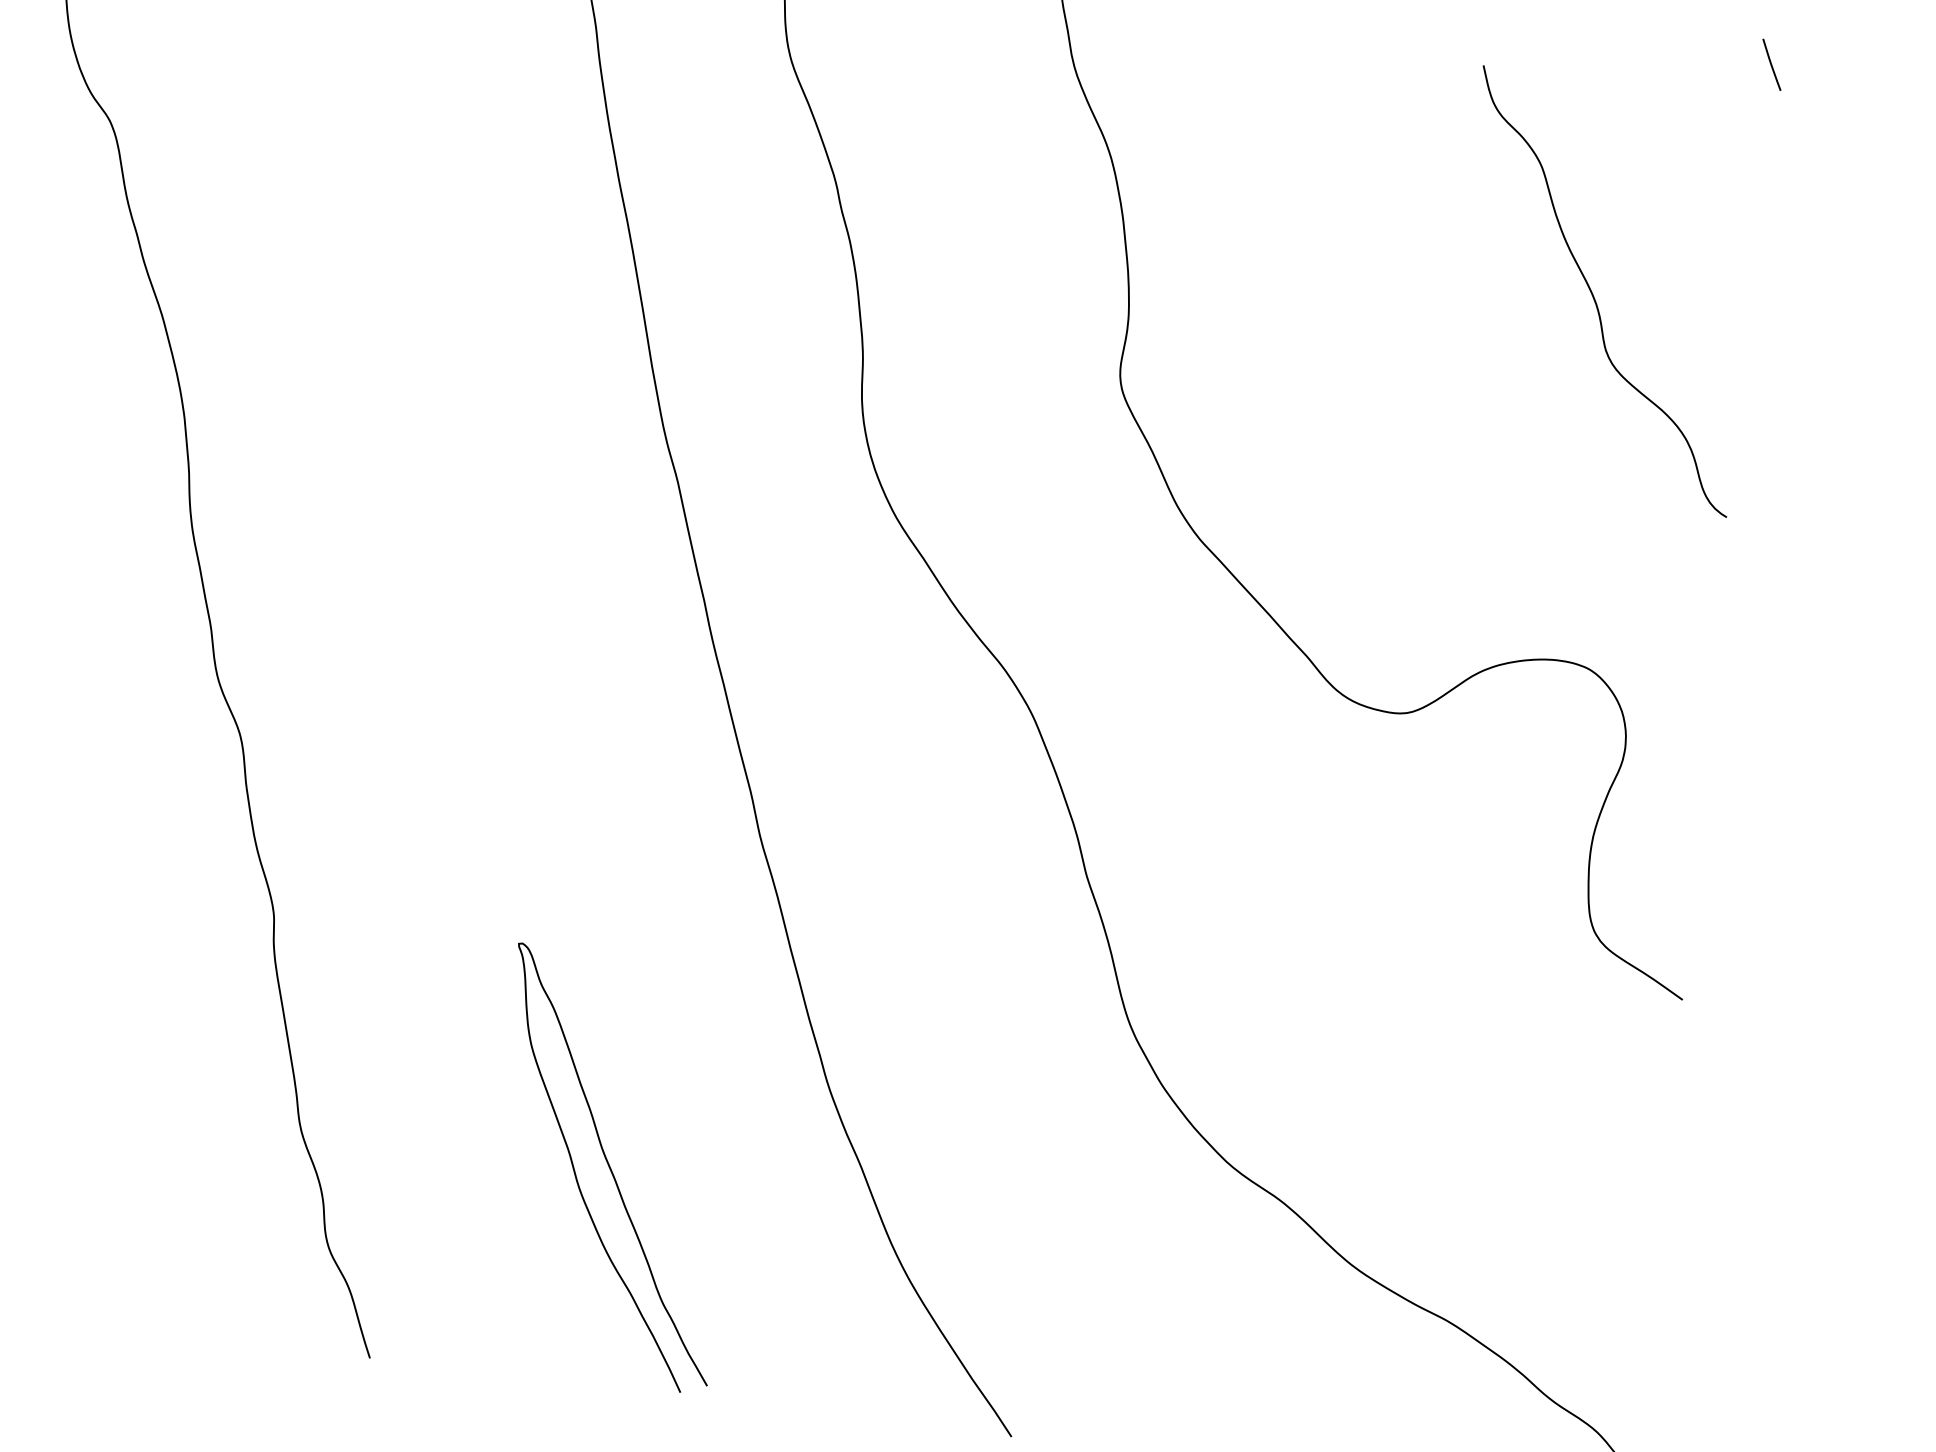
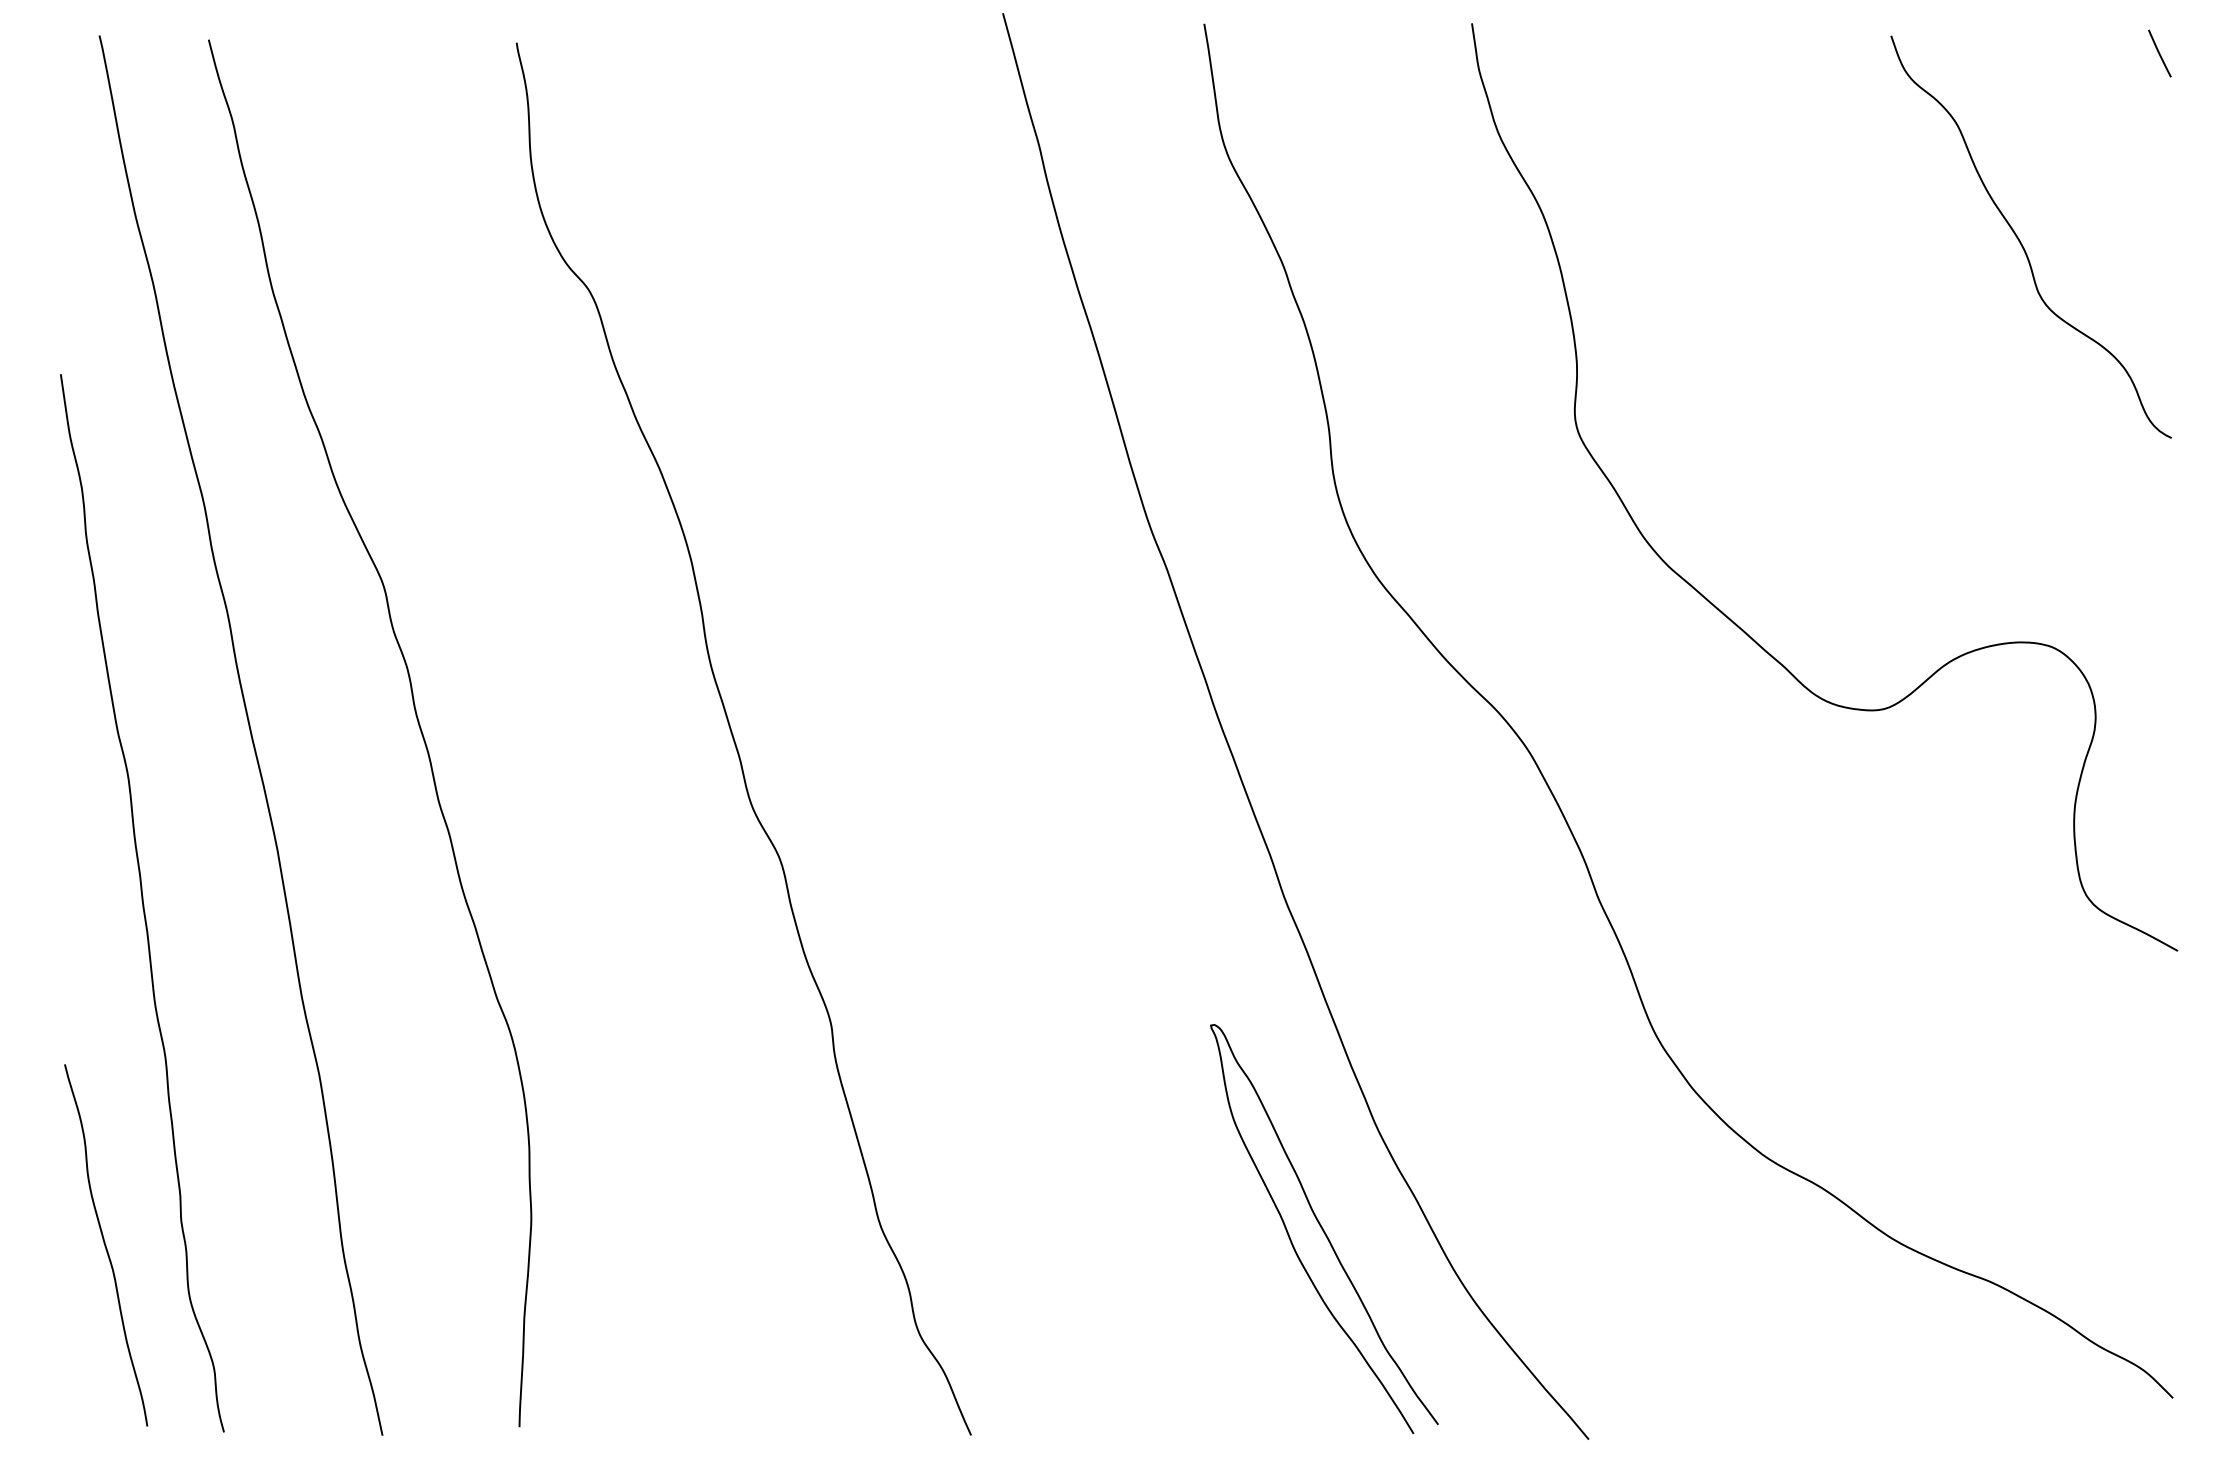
curve: (1593, 293) -> (2020, 240), moved
curve: (611, 1168) -> (1323, 1228), moved

